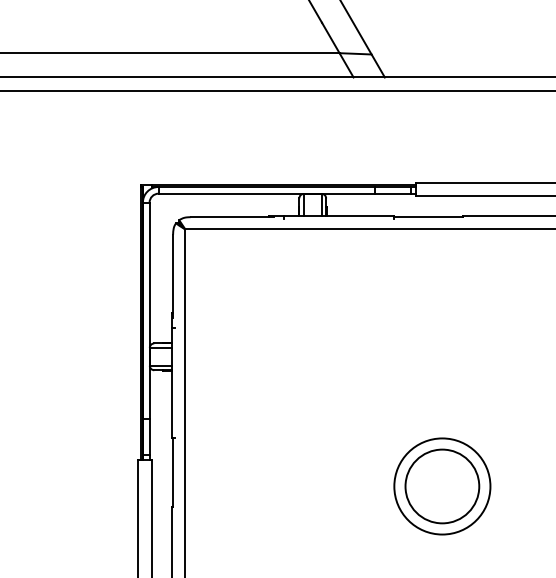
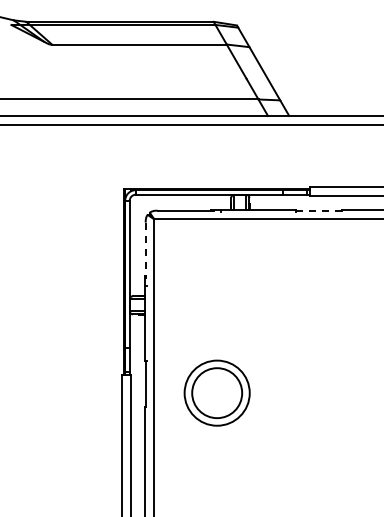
line: (428, 216) -> (318, 210), solid -> dashed
line: (172, 277) -> (145, 251), solid -> dashed
part: (441, 485) -> (216, 392), moved

